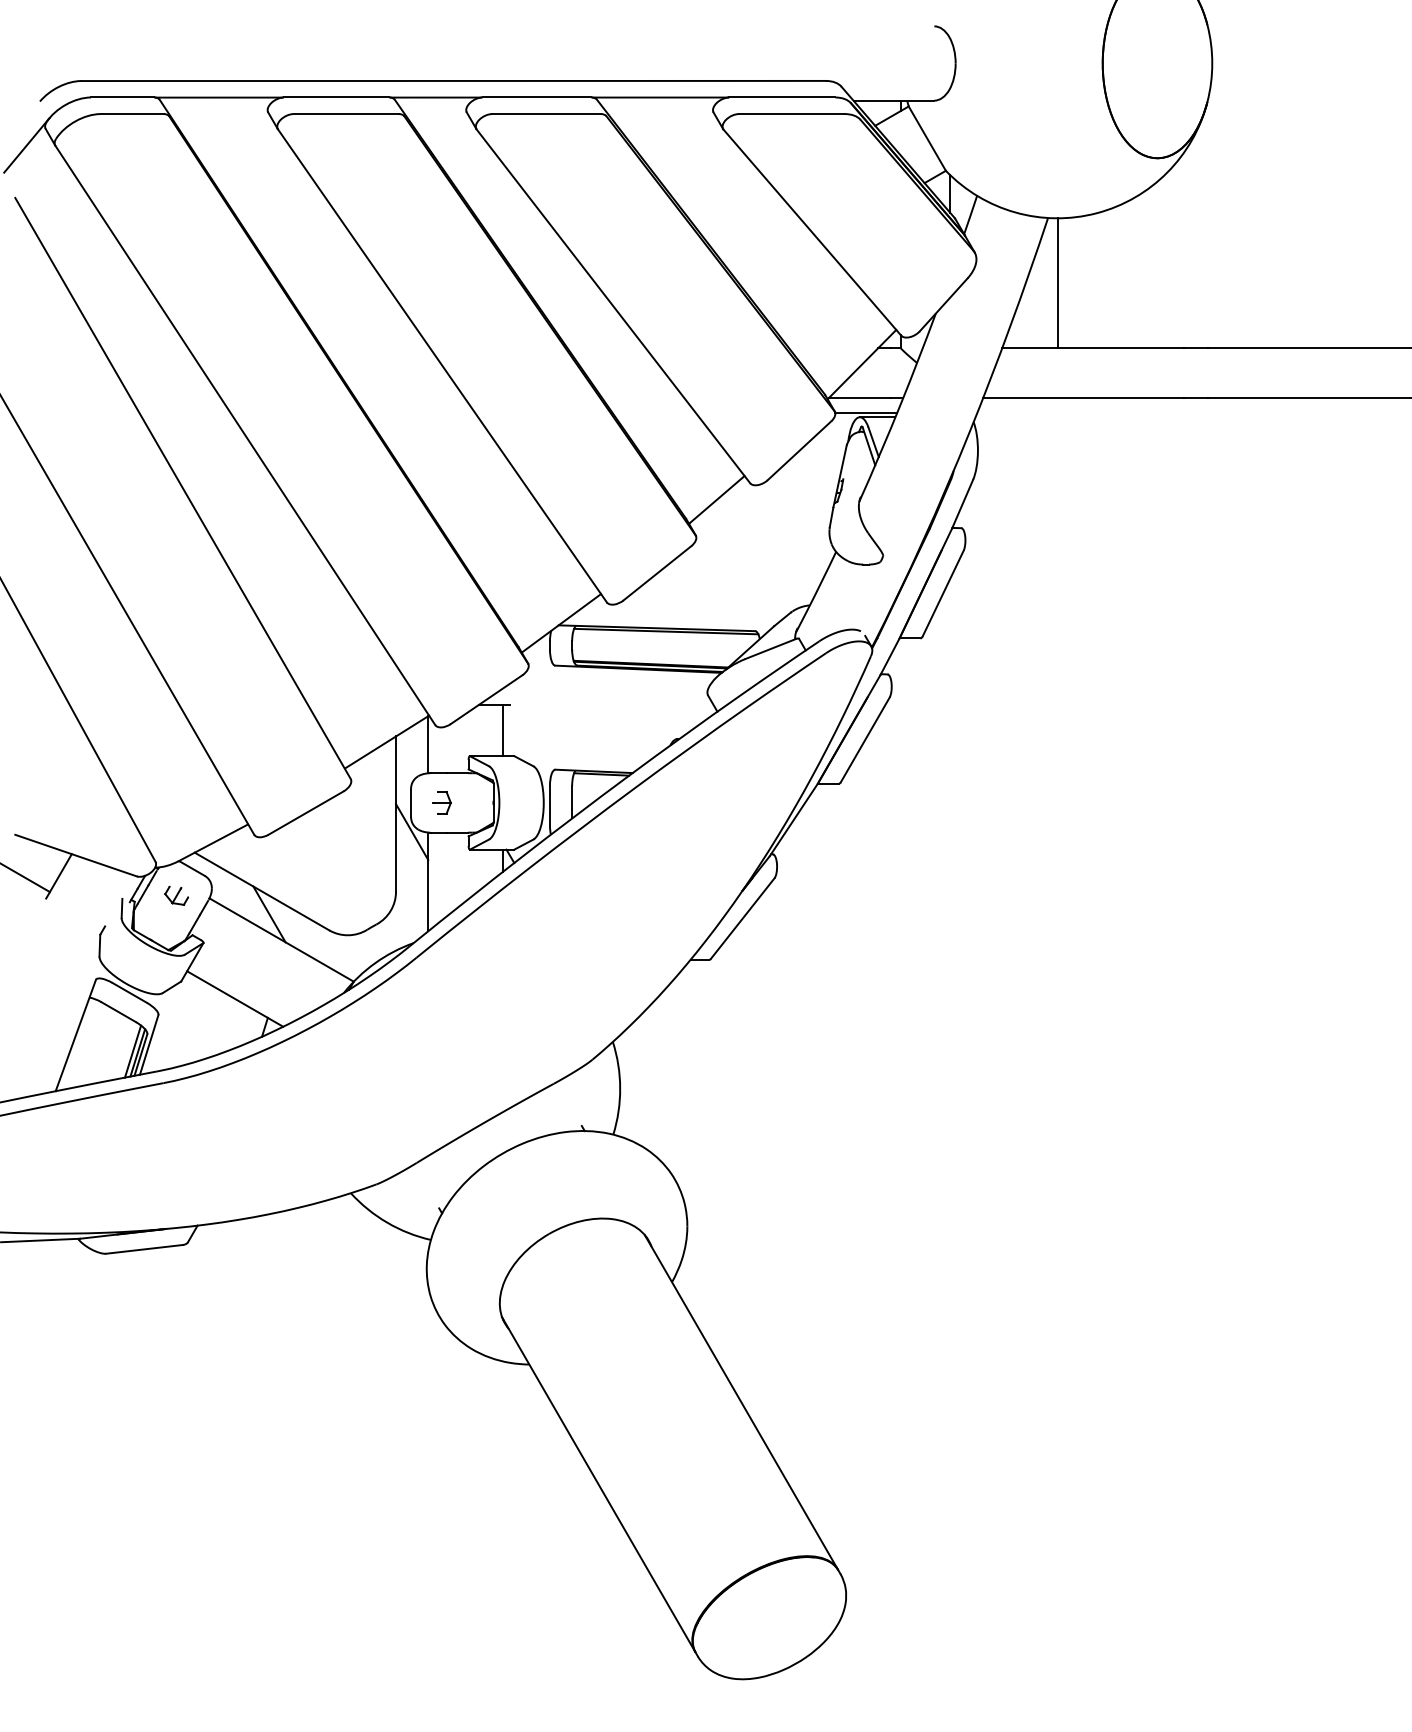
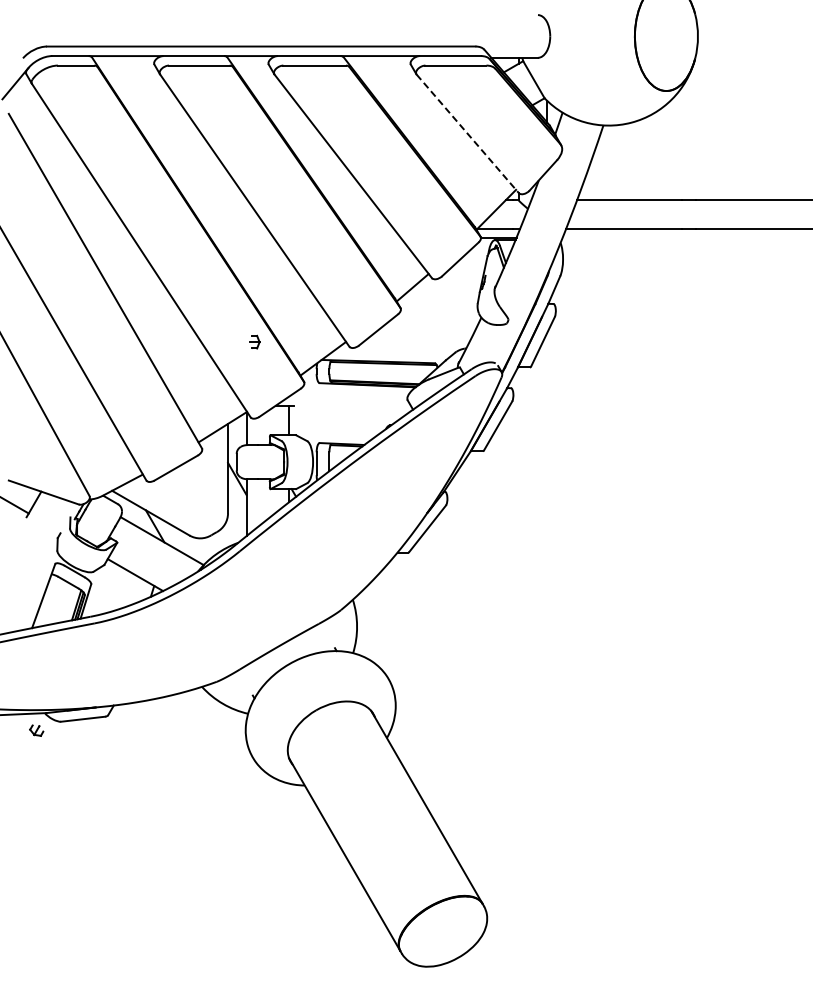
line: (813, 233) -> (468, 134), solid -> dashed
line: (1056, 282) -> (608, 162), removed
part: (441, 801) -> (254, 341), moved
part: (176, 895) -> (36, 730), moved

